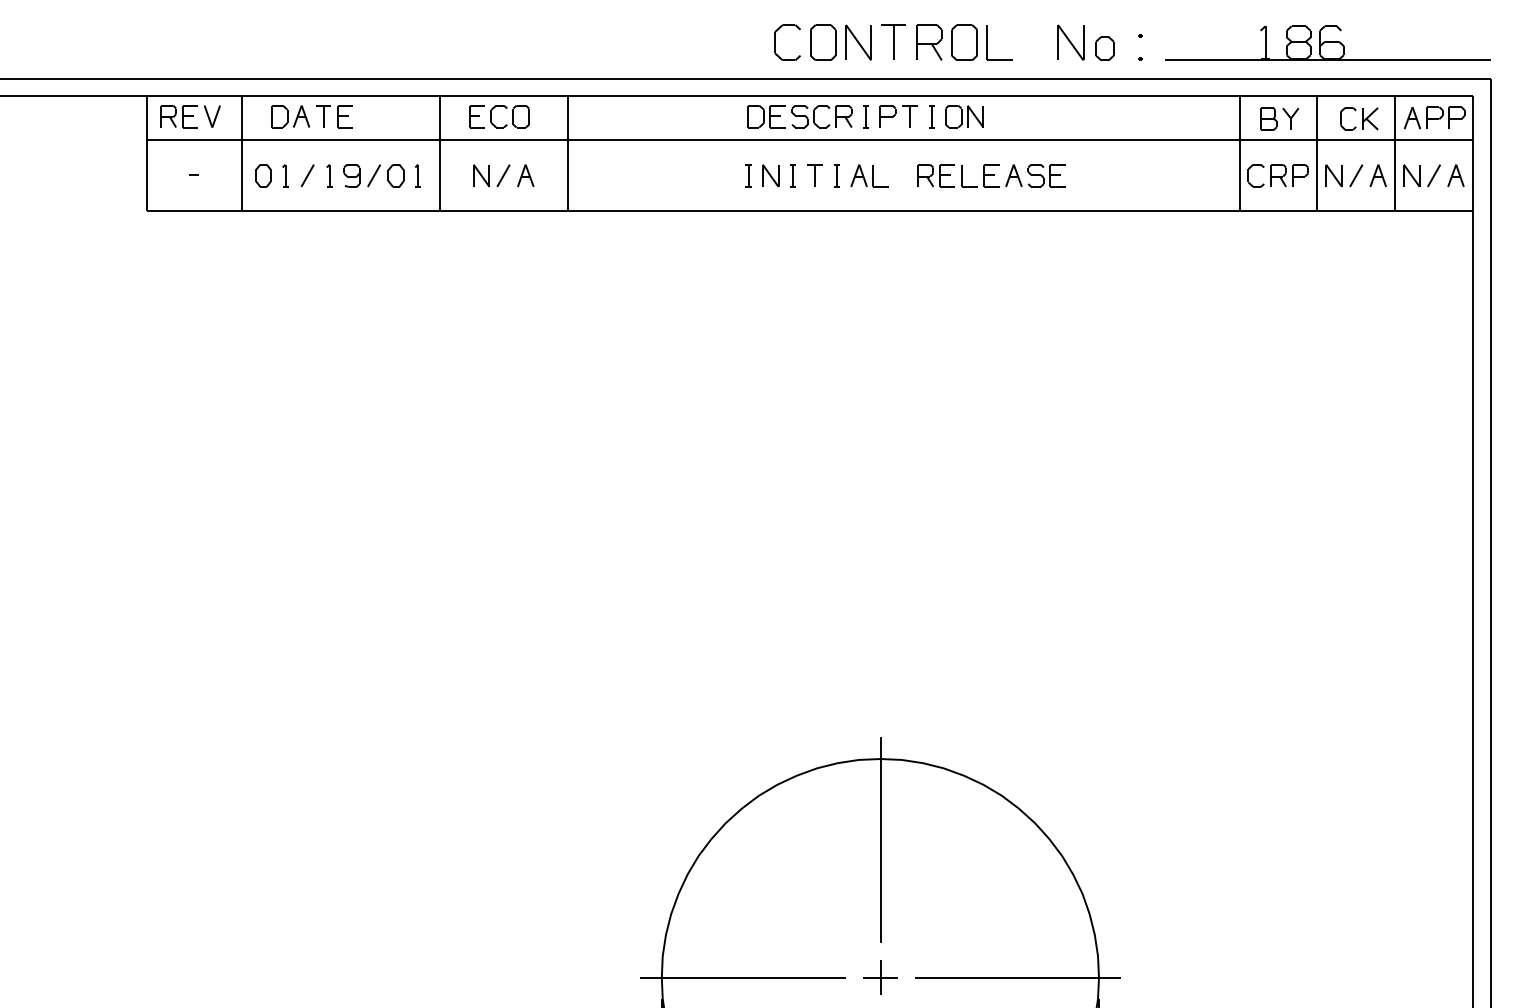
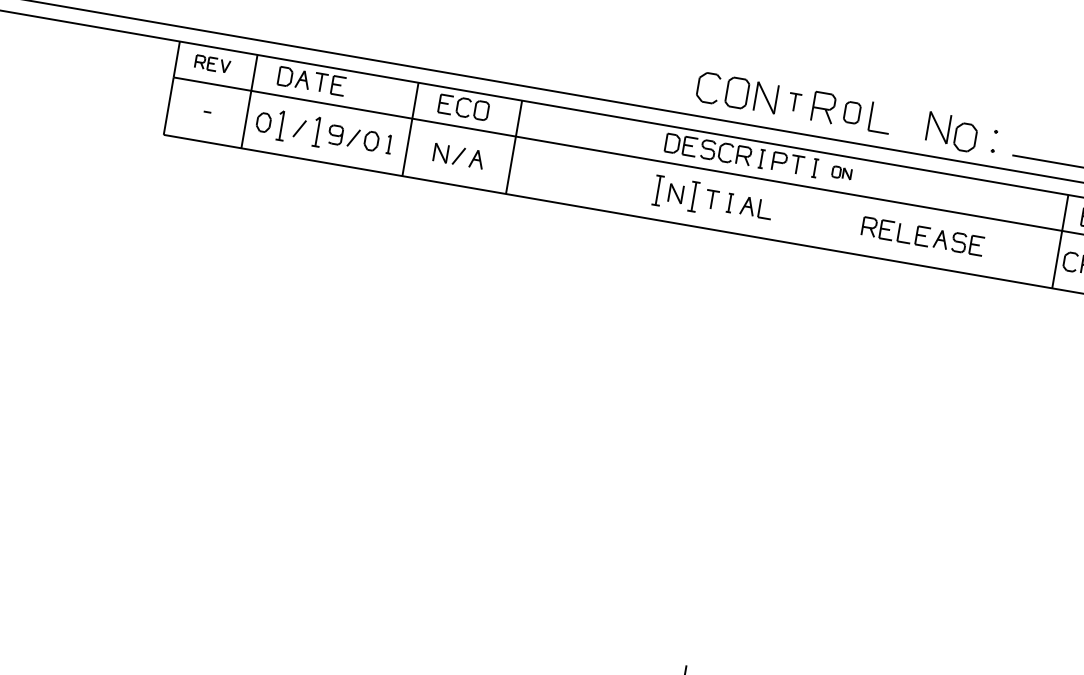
part: (893, 41) -> (794, 101), size x0.6
part: (964, 42) -> (852, 112), size x0.7
part: (1104, 48) -> (965, 137), size x1.4
part: (190, 116) -> (212, 64), size x0.7
part: (964, 116) -> (841, 172), size x0.6
part: (285, 175) -> (281, 125), size x1.6
part: (329, 175) -> (317, 131), size x1.6
part: (748, 175) -> (658, 190), size x1.6
part: (792, 175) -> (693, 196), size x1.6
part: (991, 175) -> (923, 236), moved

